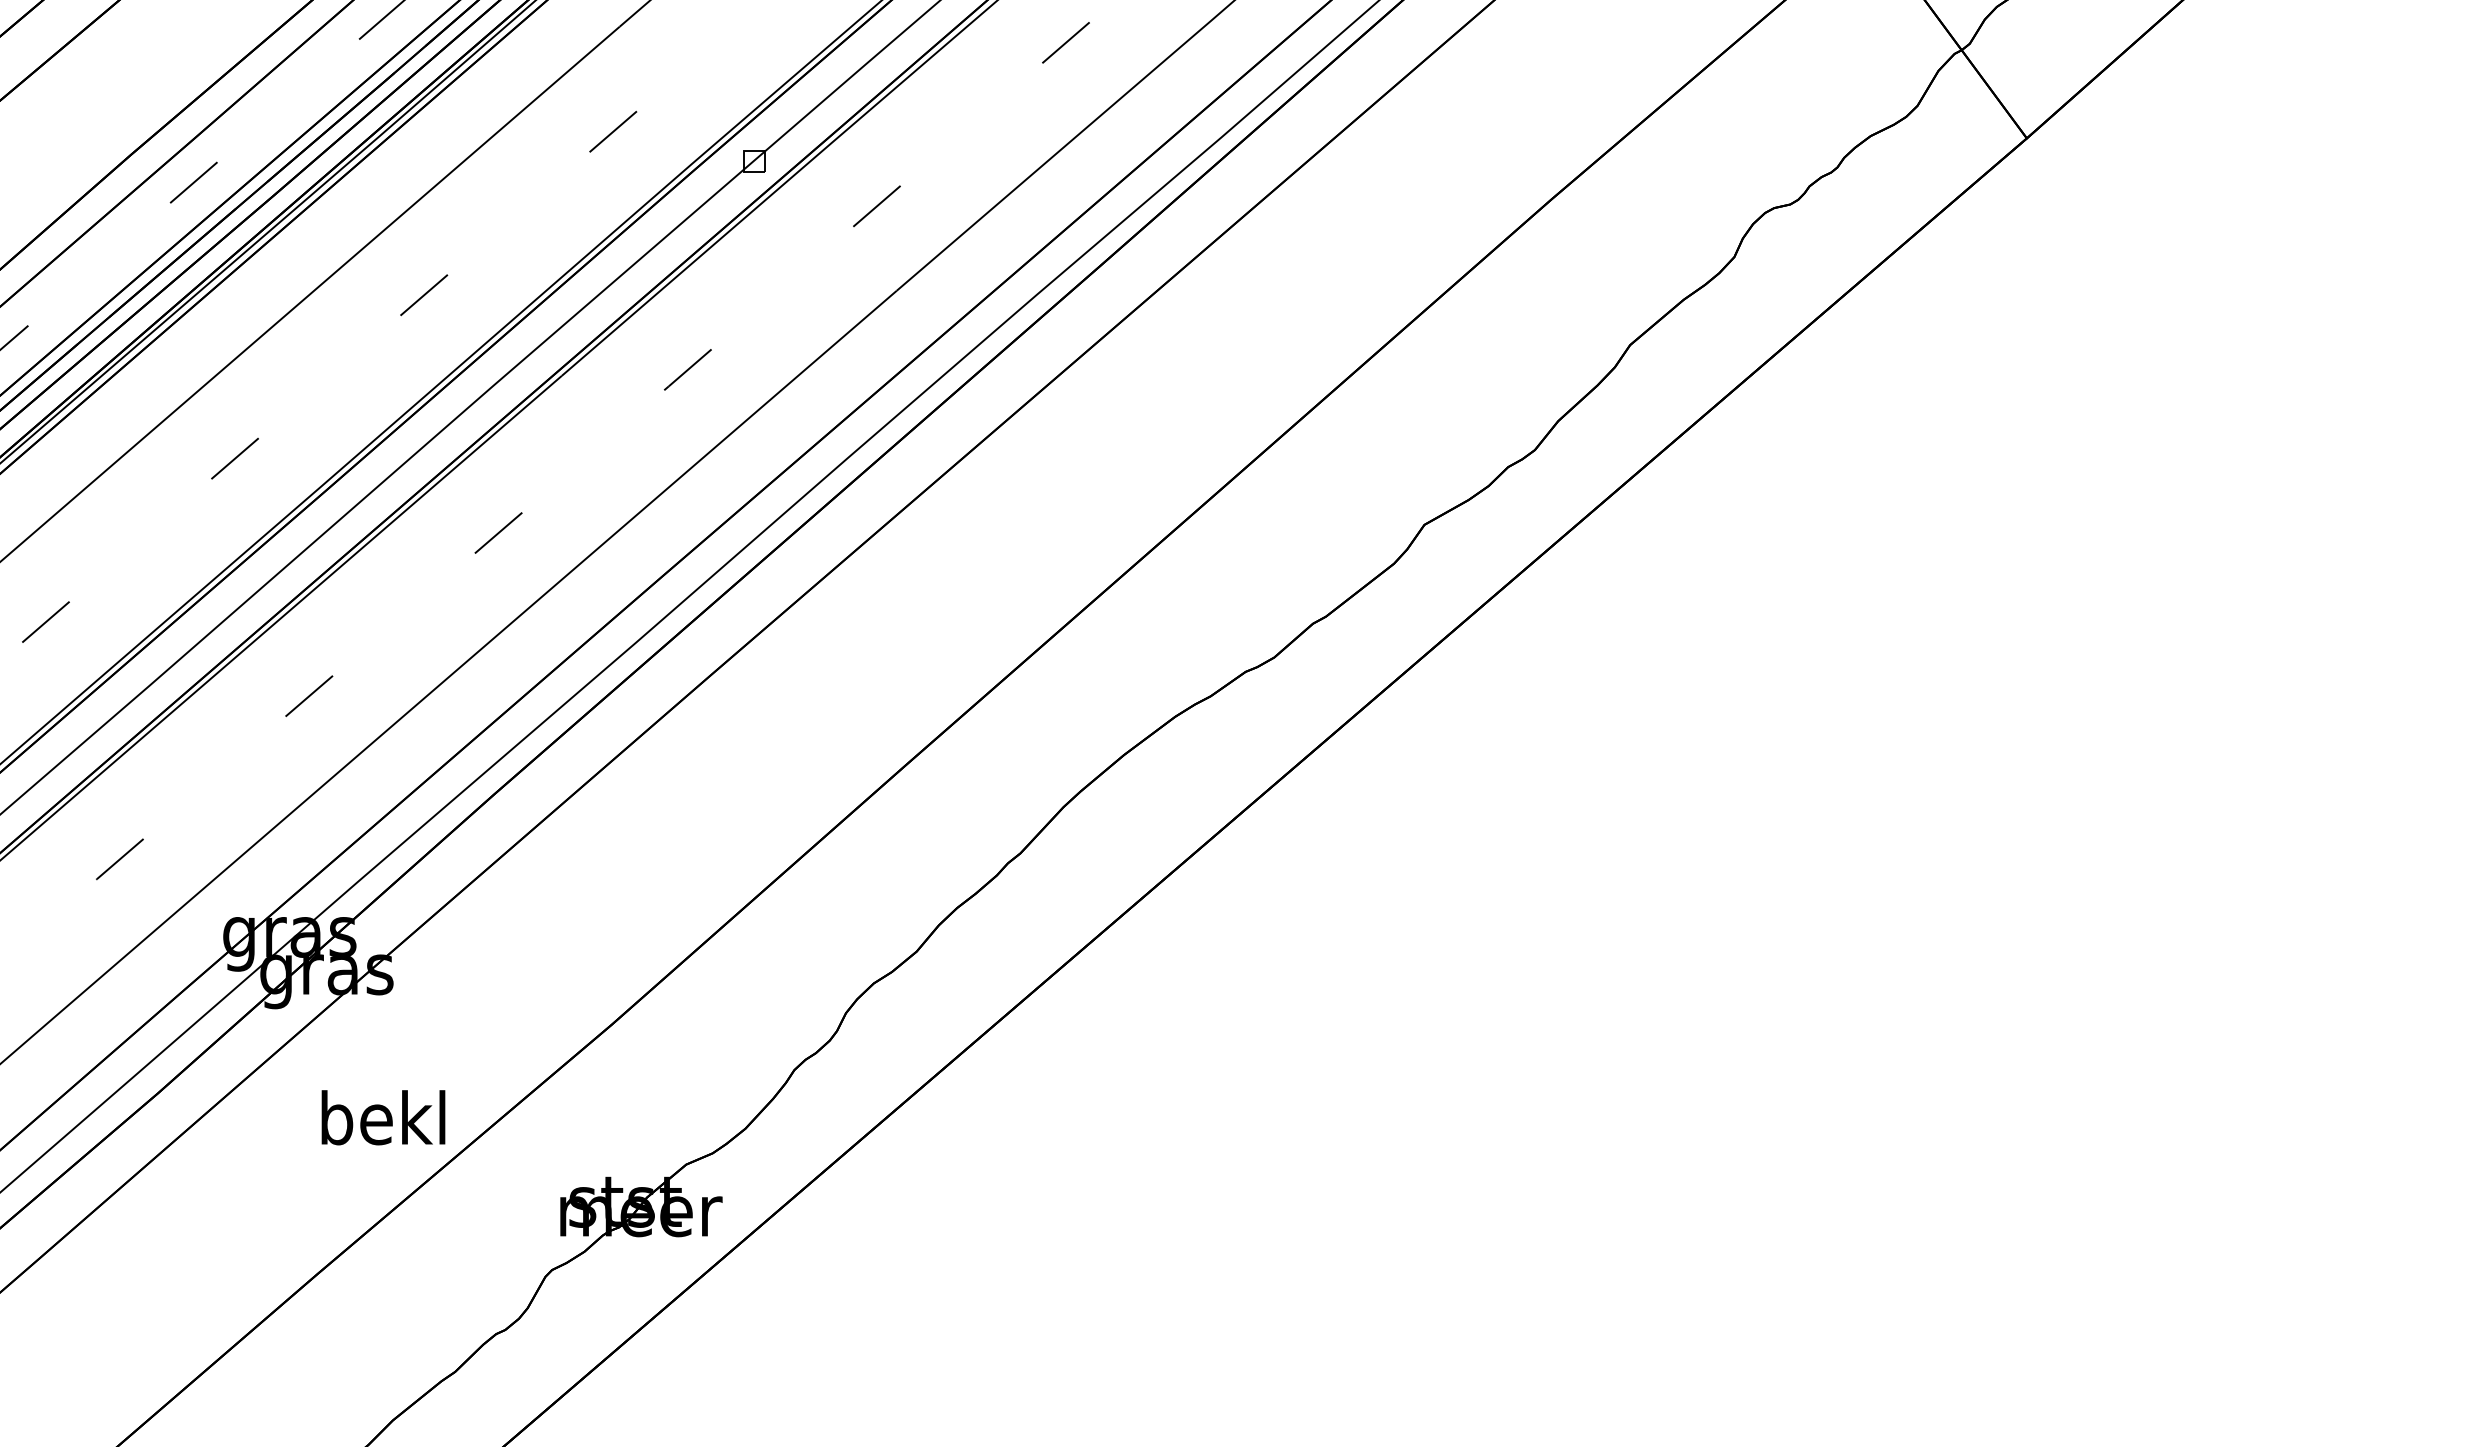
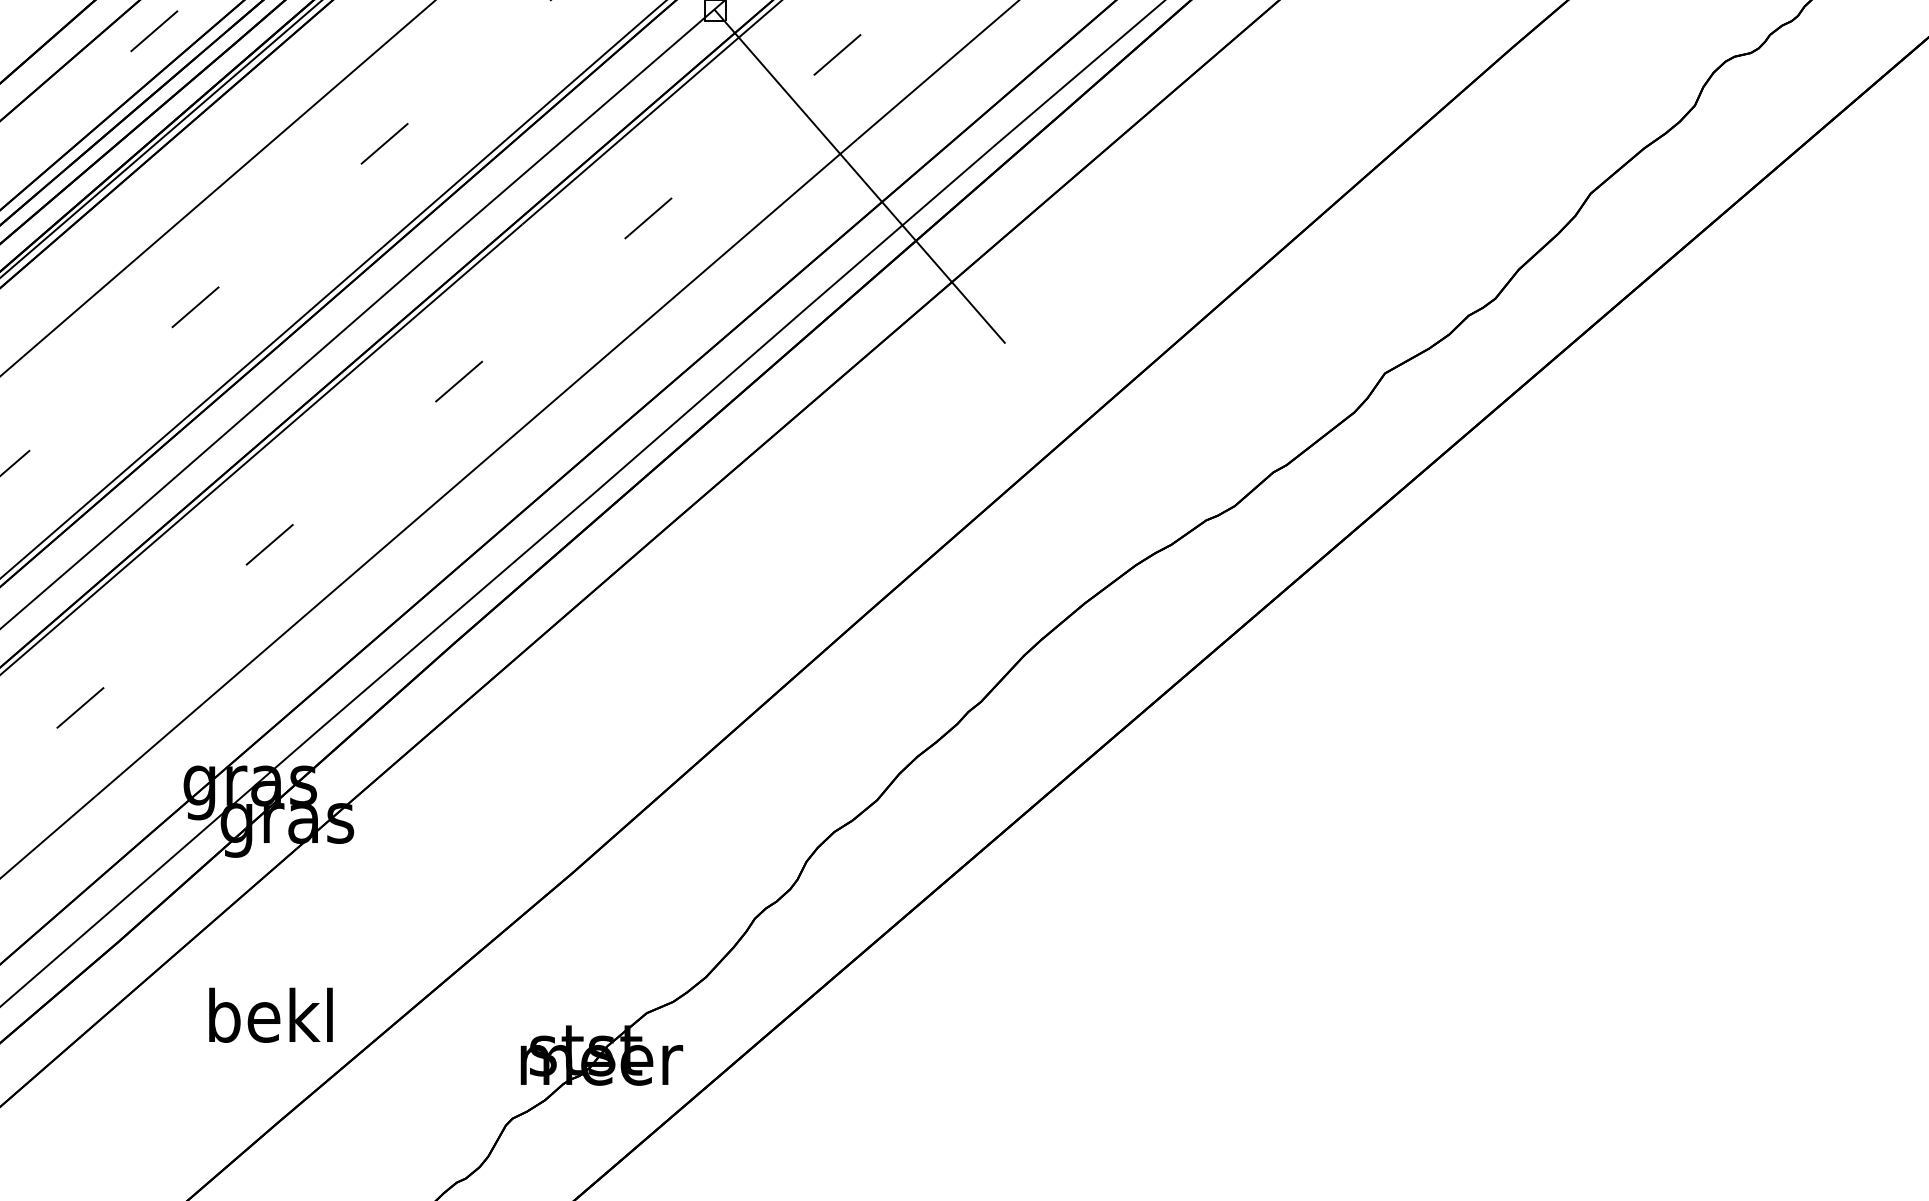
line: (899, 327) -> (859, 176), added
text: (383, 1117) -> (270, 1015), moved

